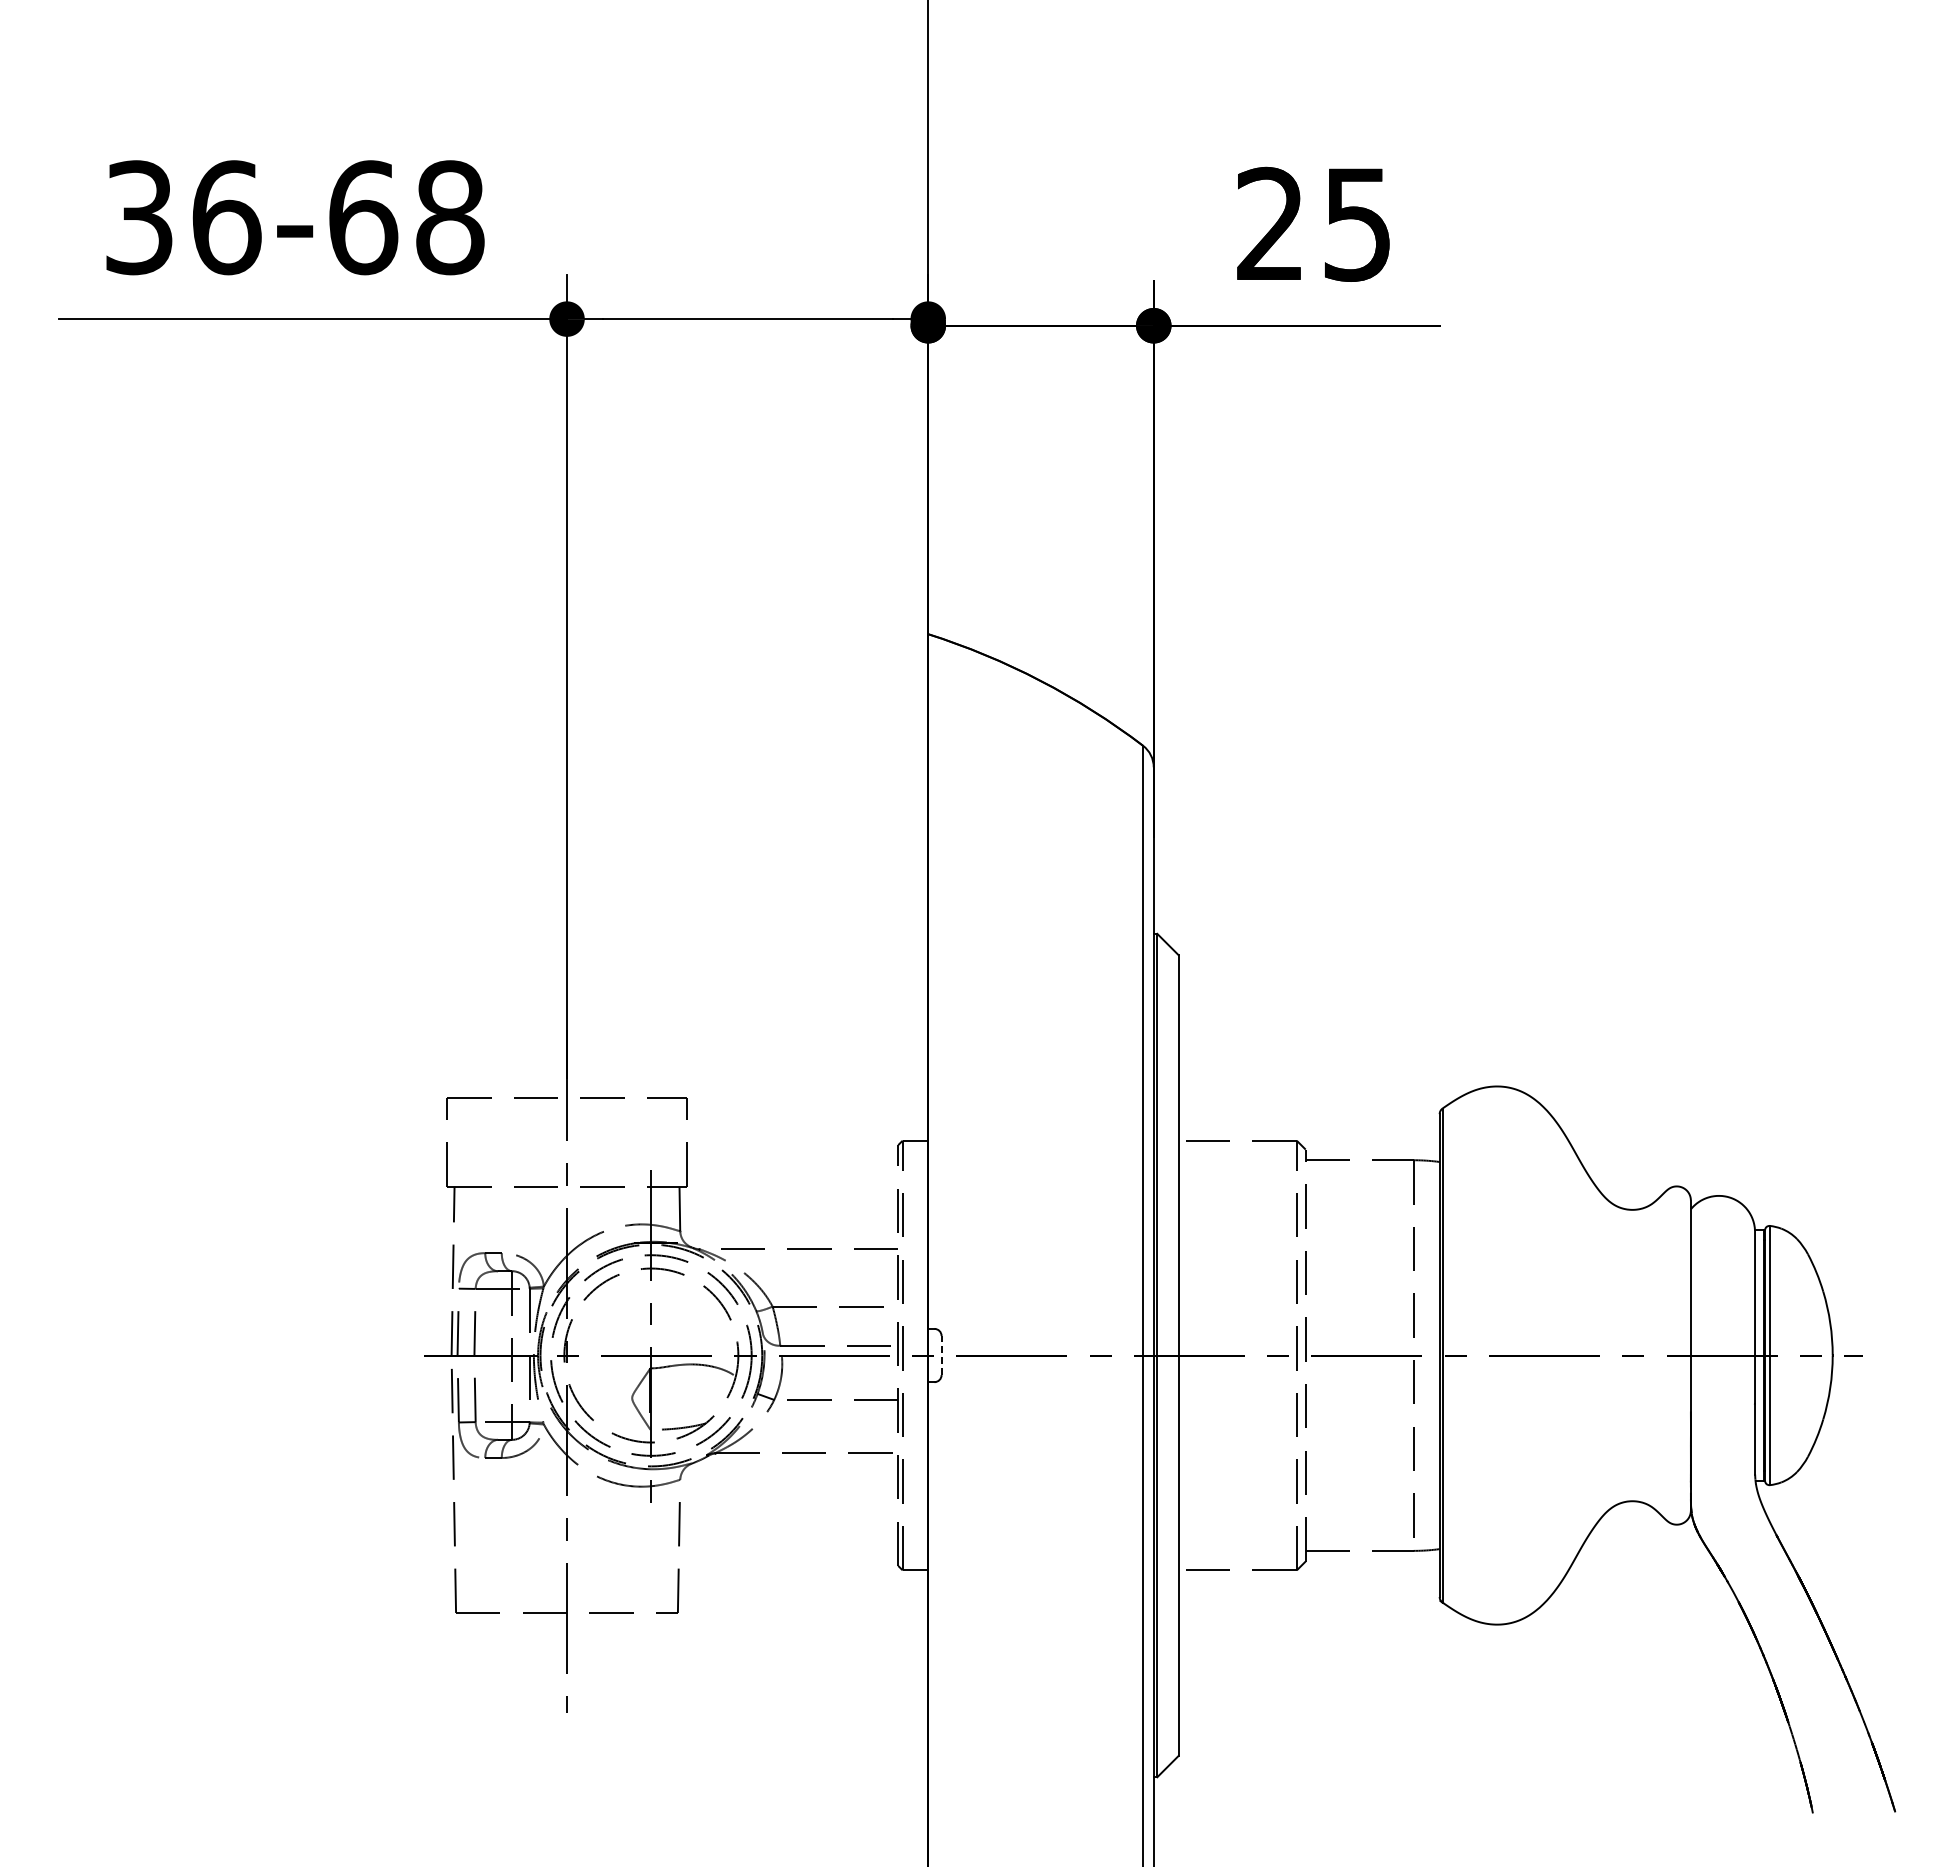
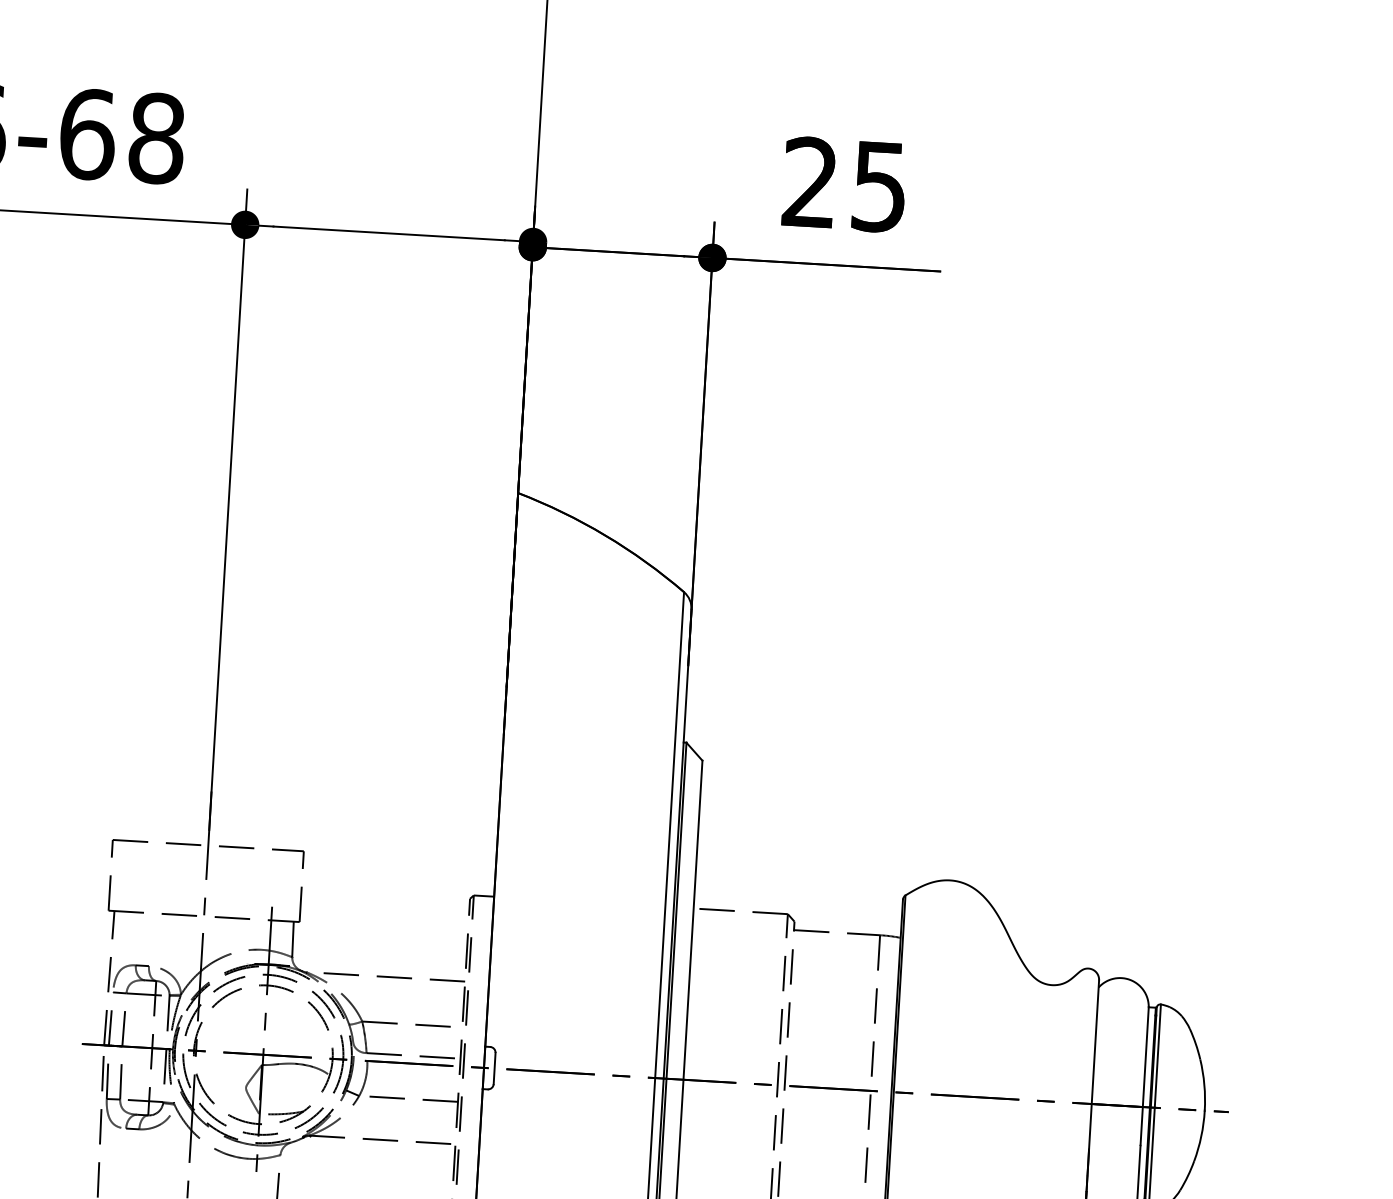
line: (941, 1355) -> (494, 1068), dashed -> solid

